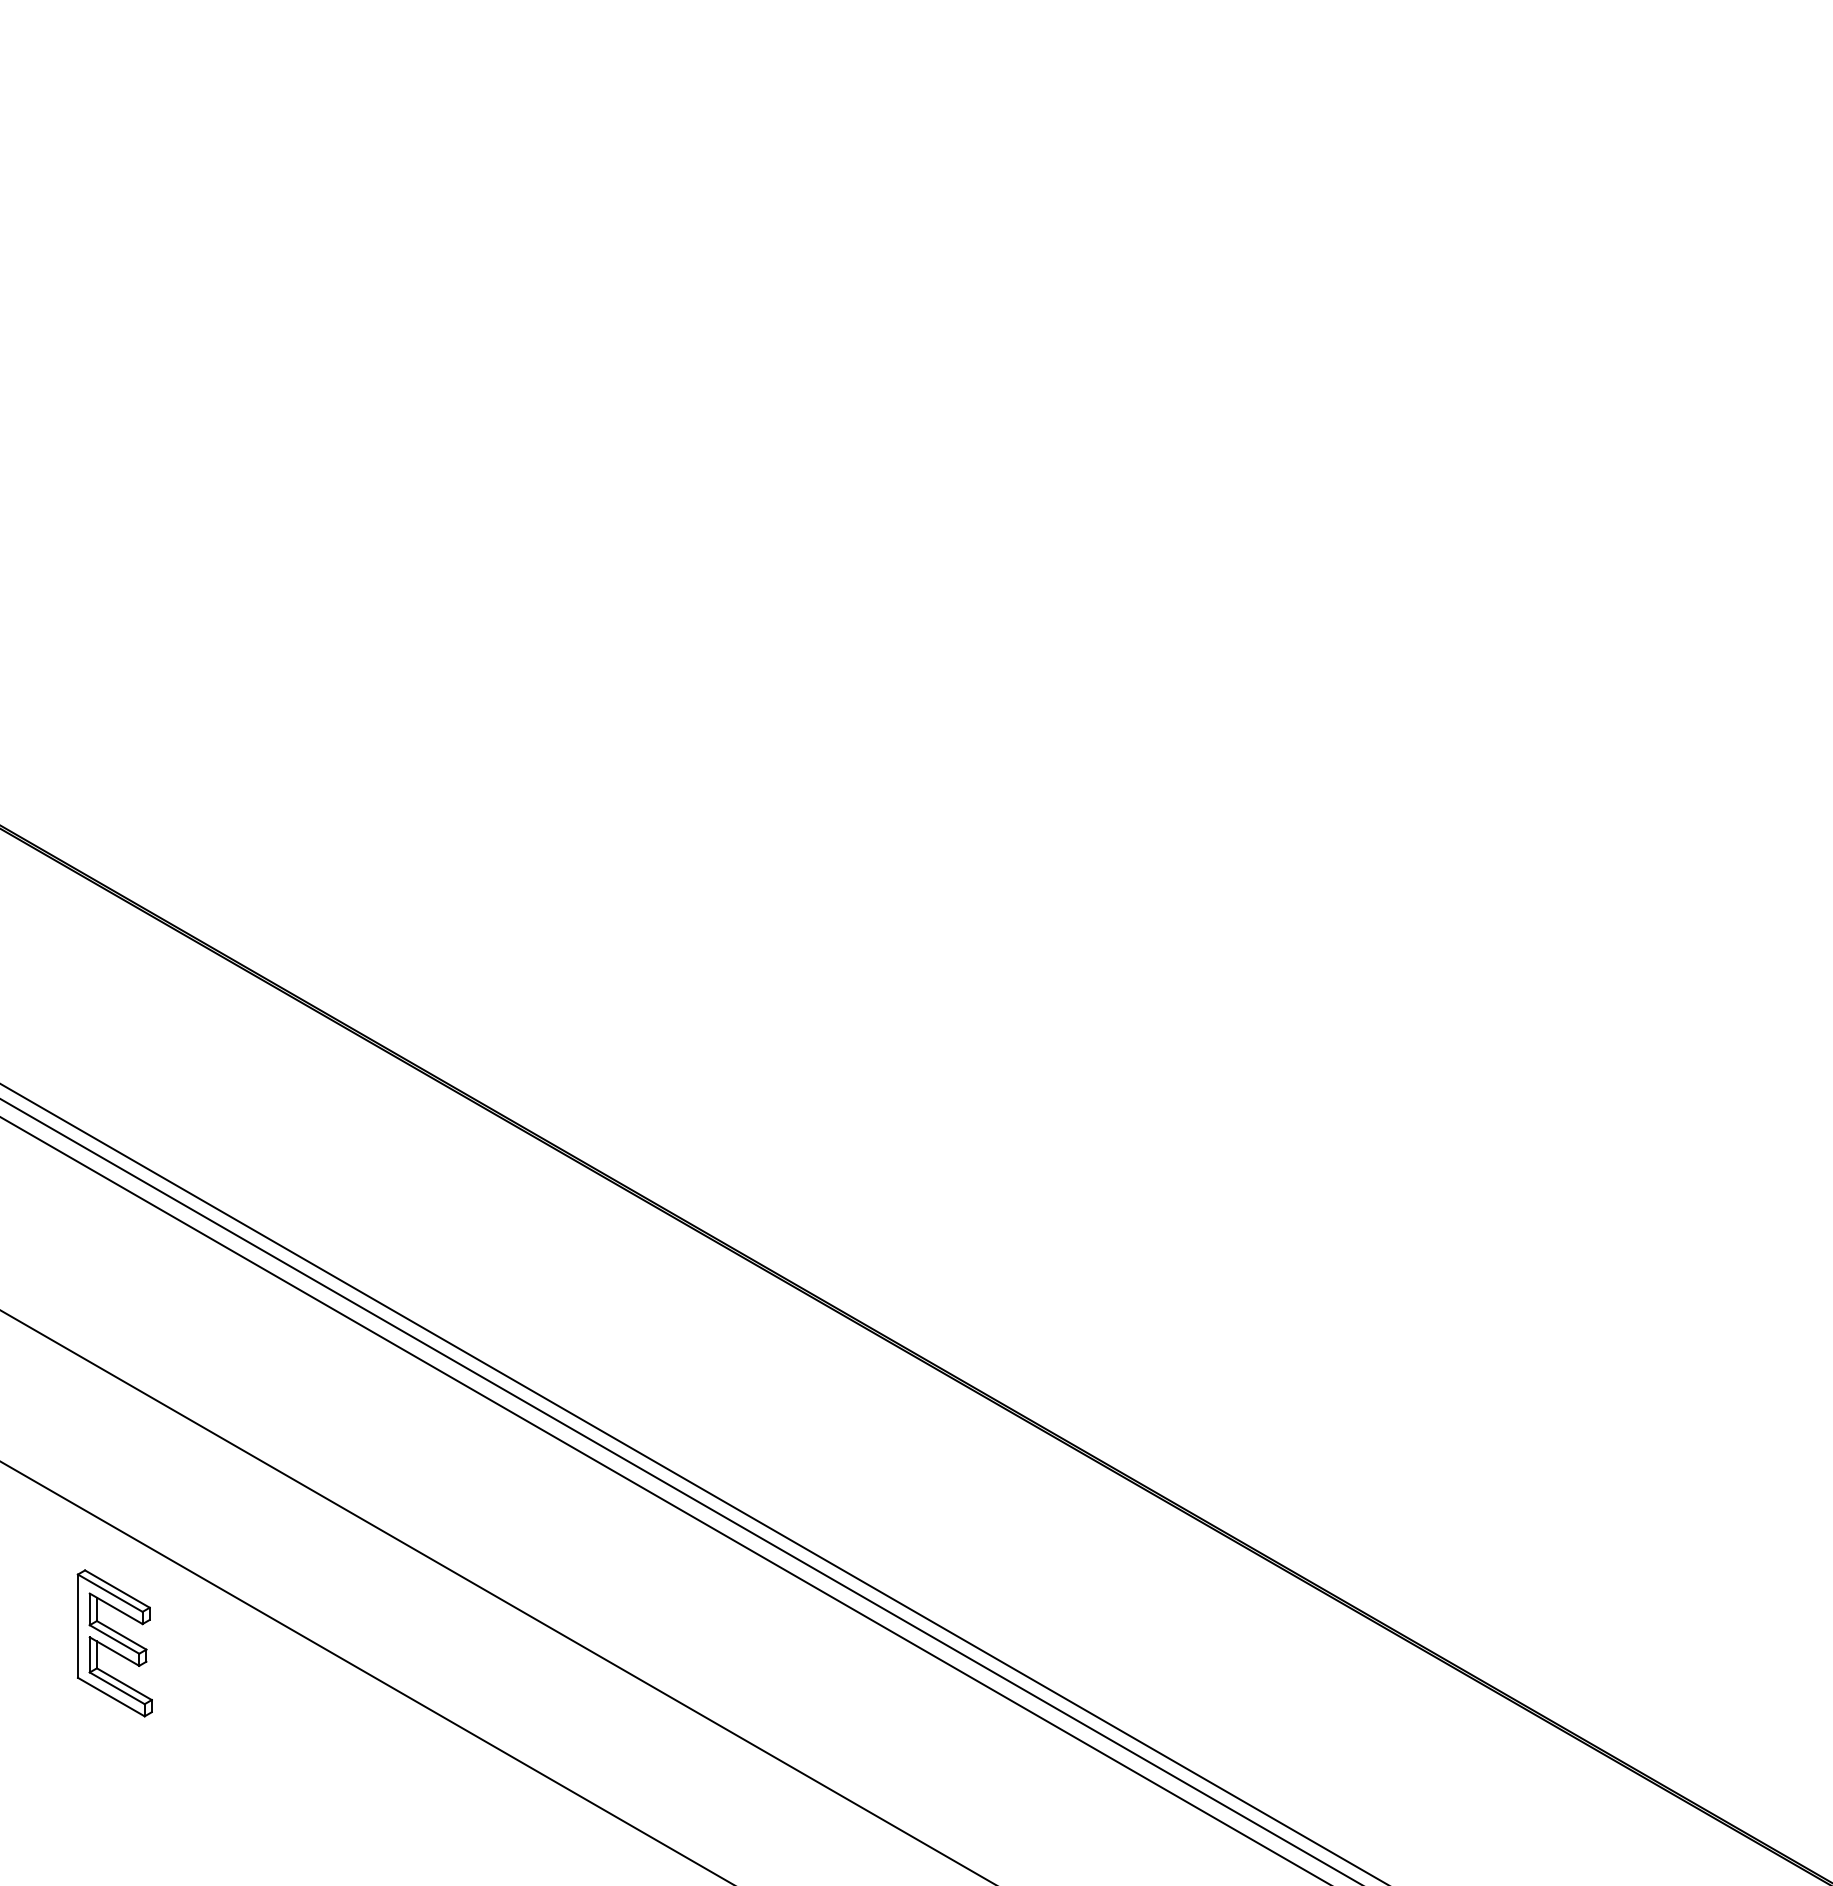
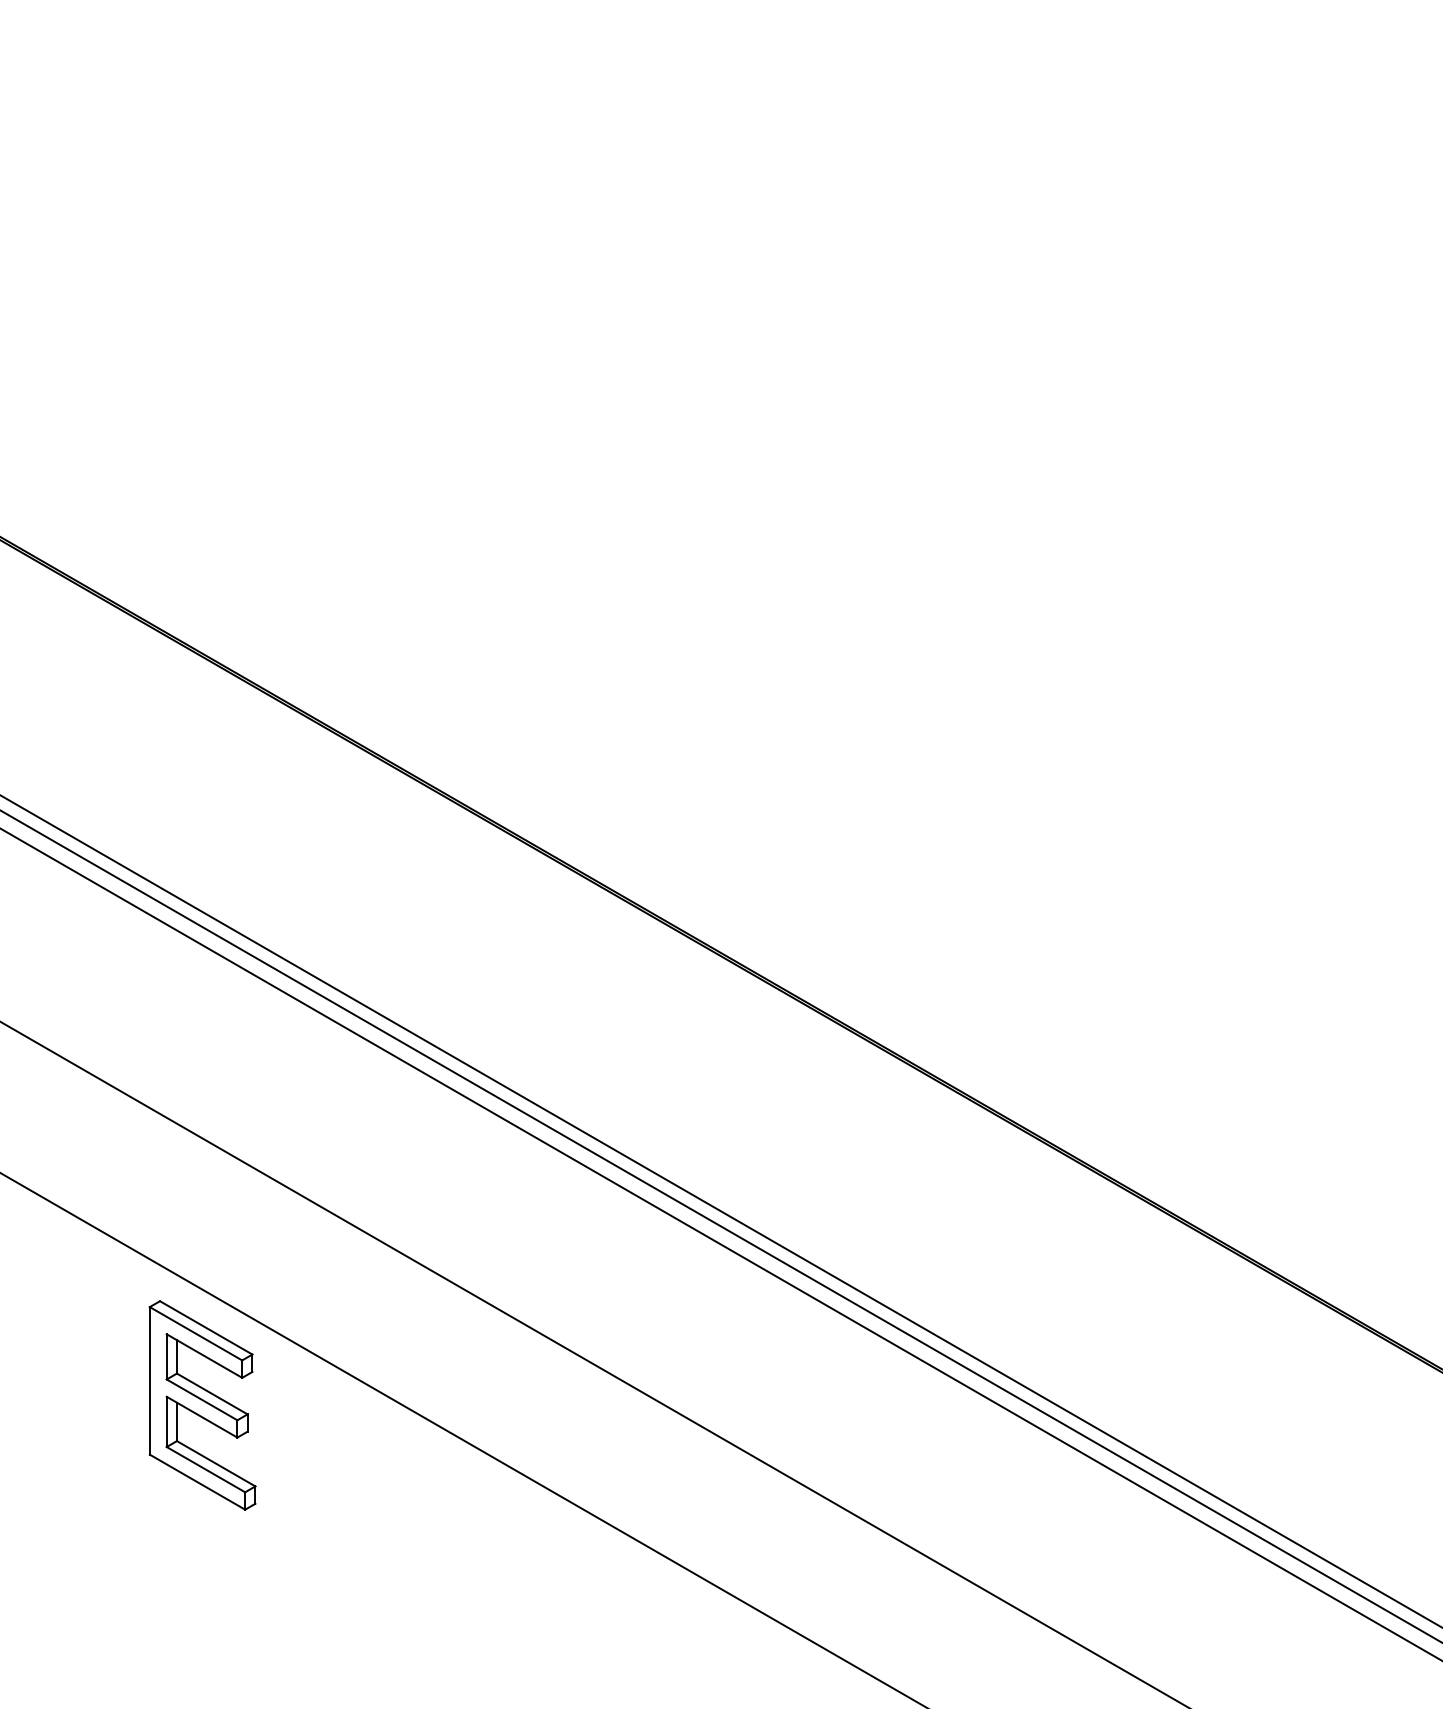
part: (114, 1643) -> (202, 1405), size x1.43

